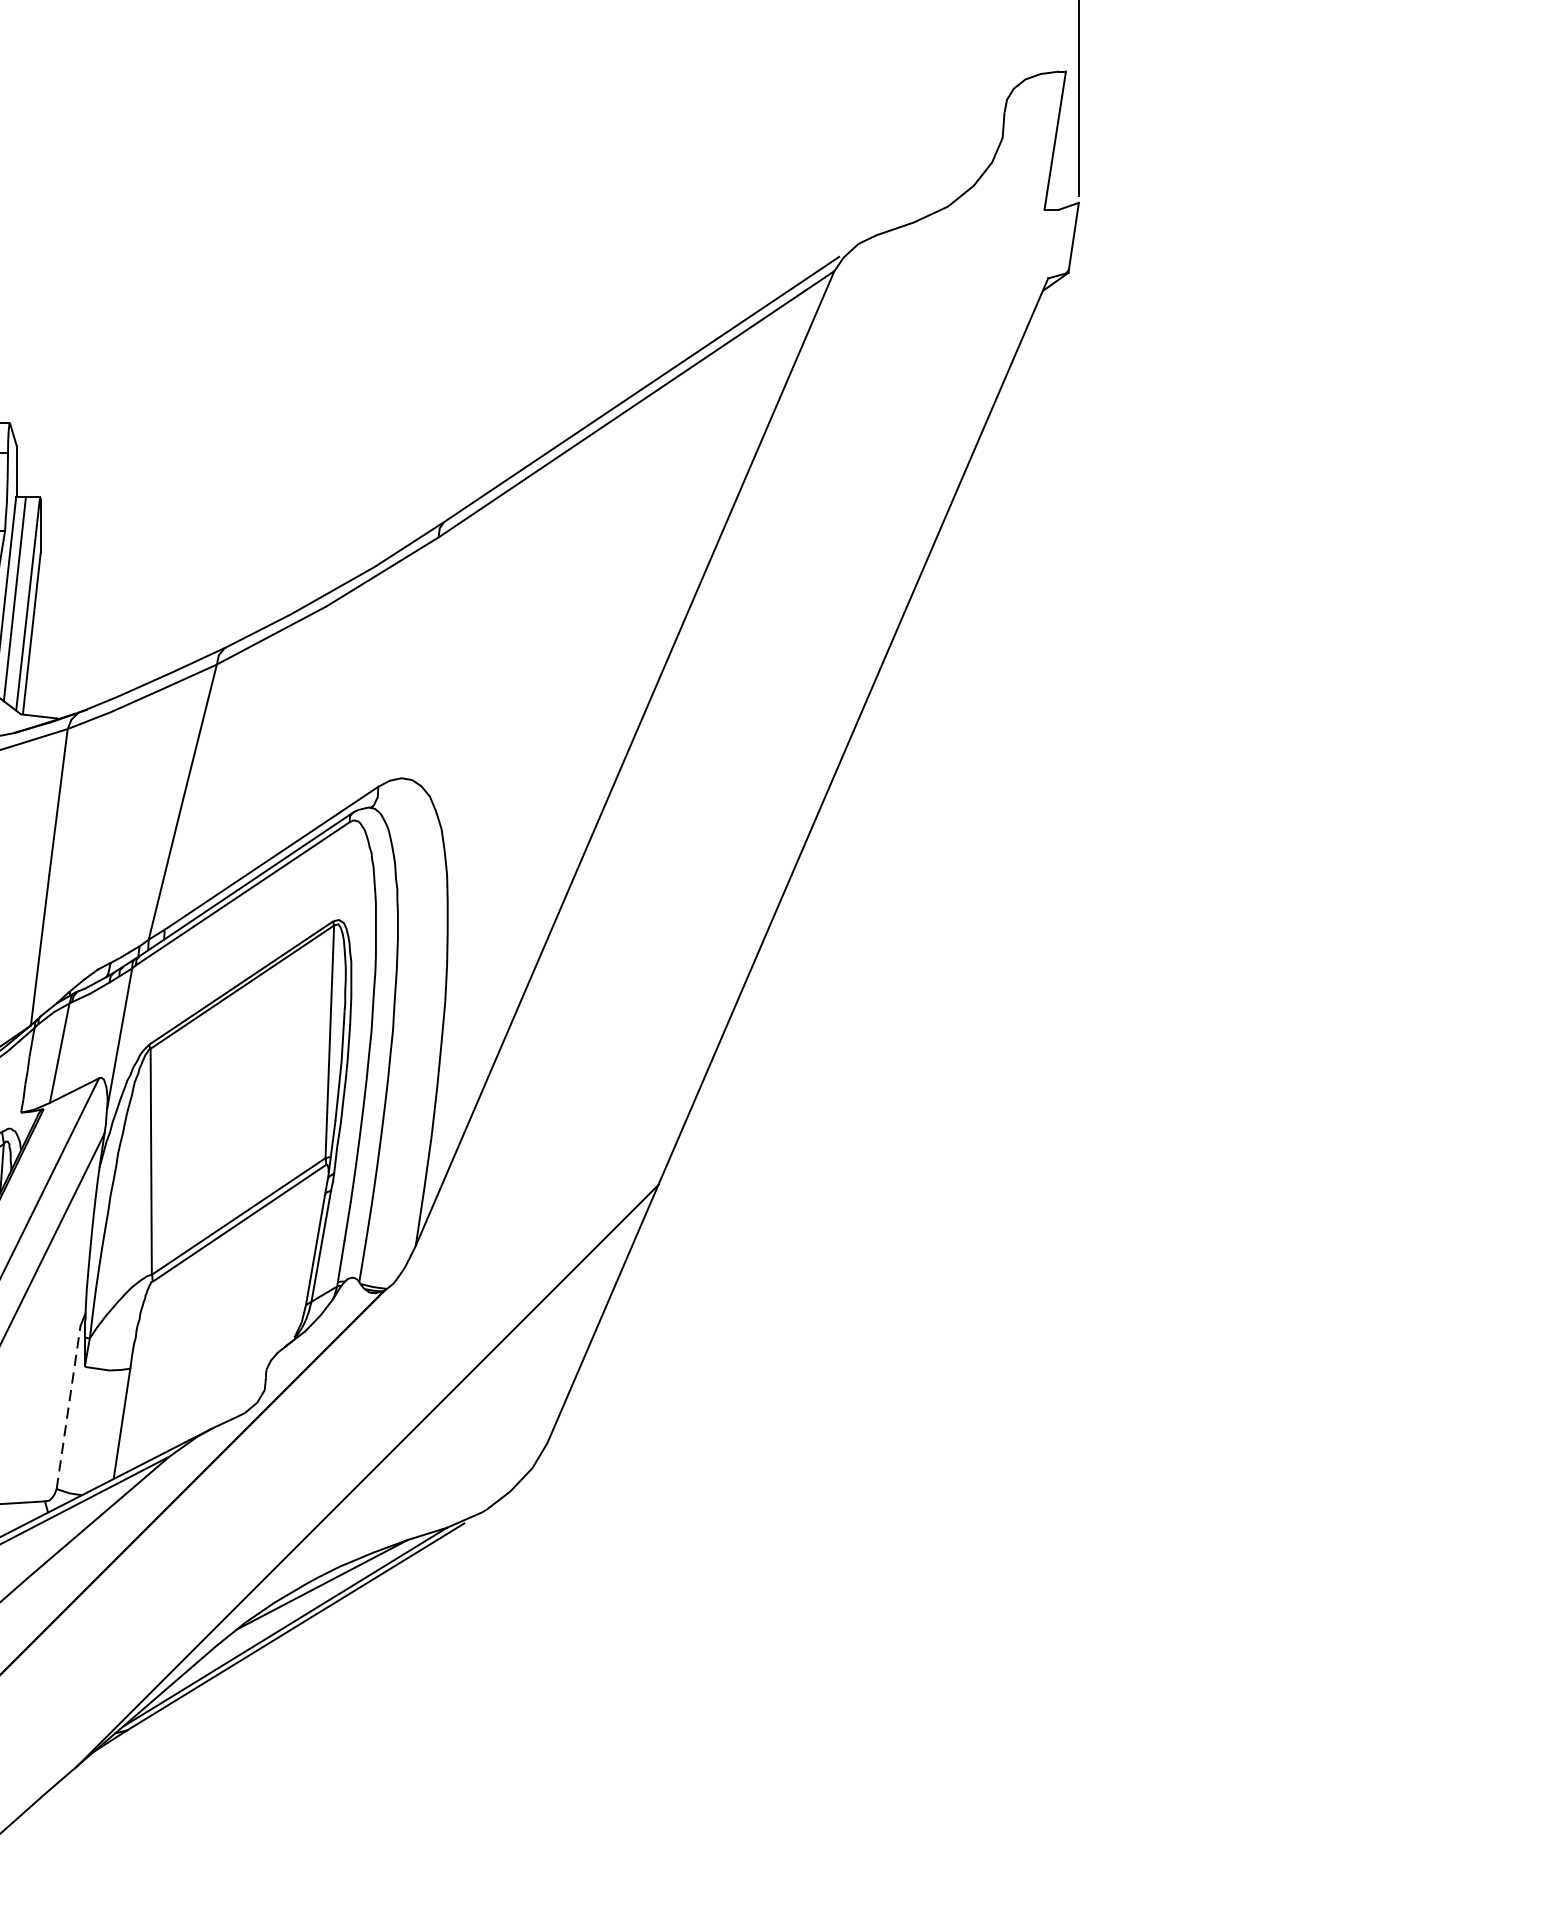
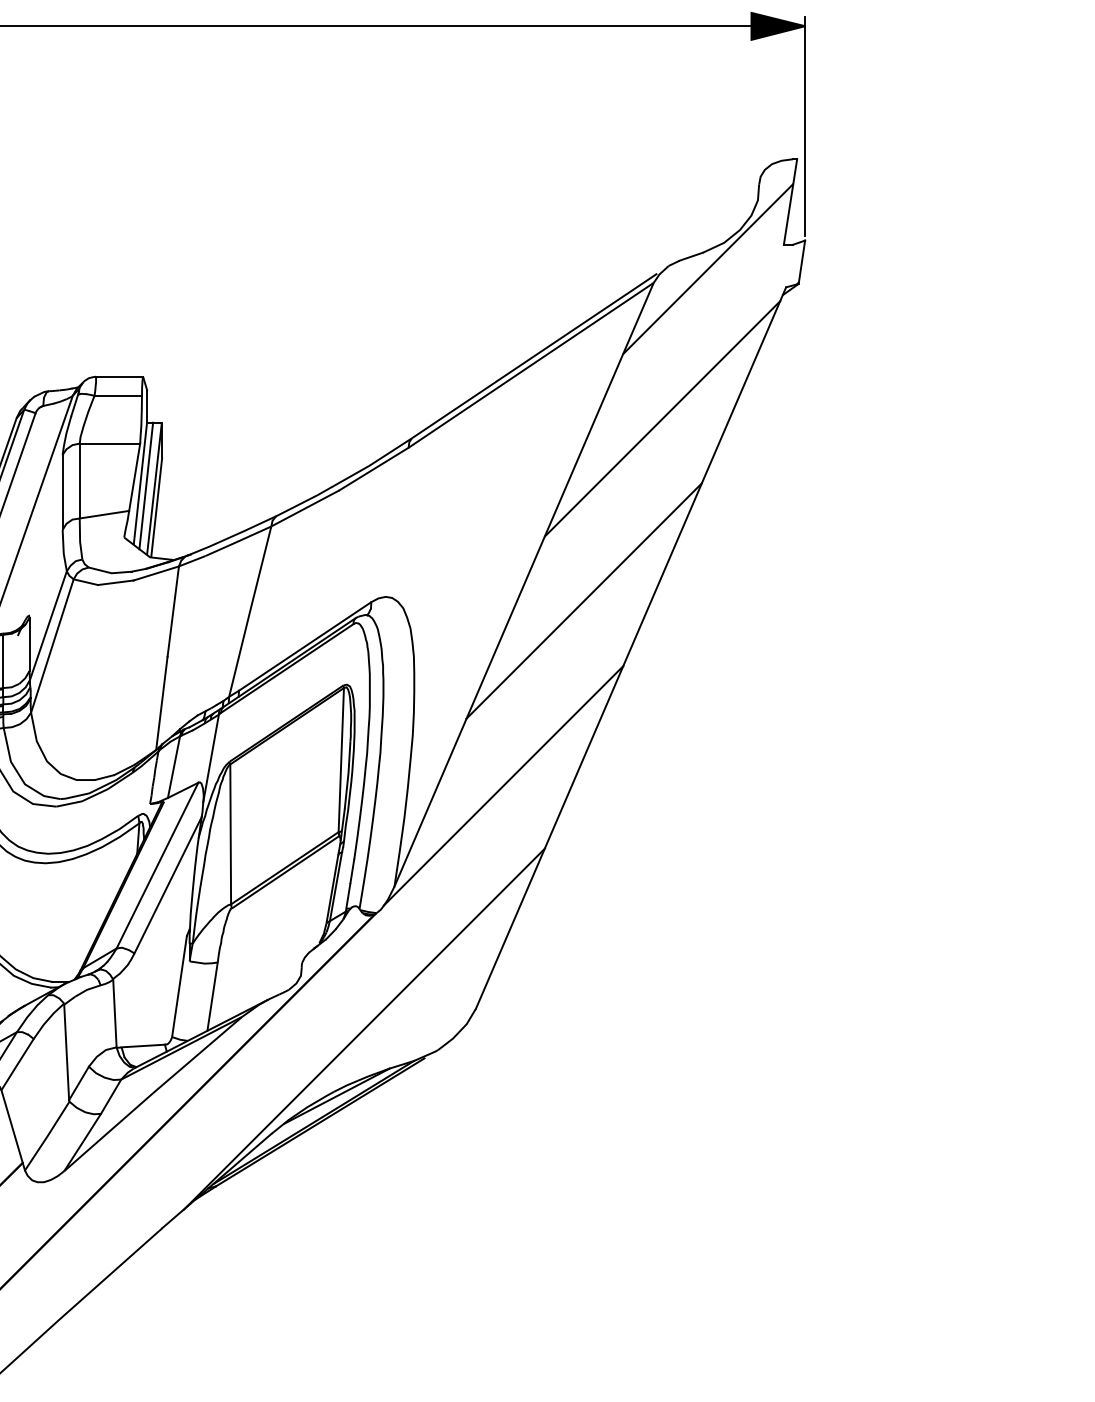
line: (921, 247) -> (707, 268), added
line: (848, 490) -> (662, 418), added
line: (720, 784) -> (583, 600), added
line: (591, 1082) -> (503, 785), added
line: (68, 1407) -> (179, 986), dashed -> solid

